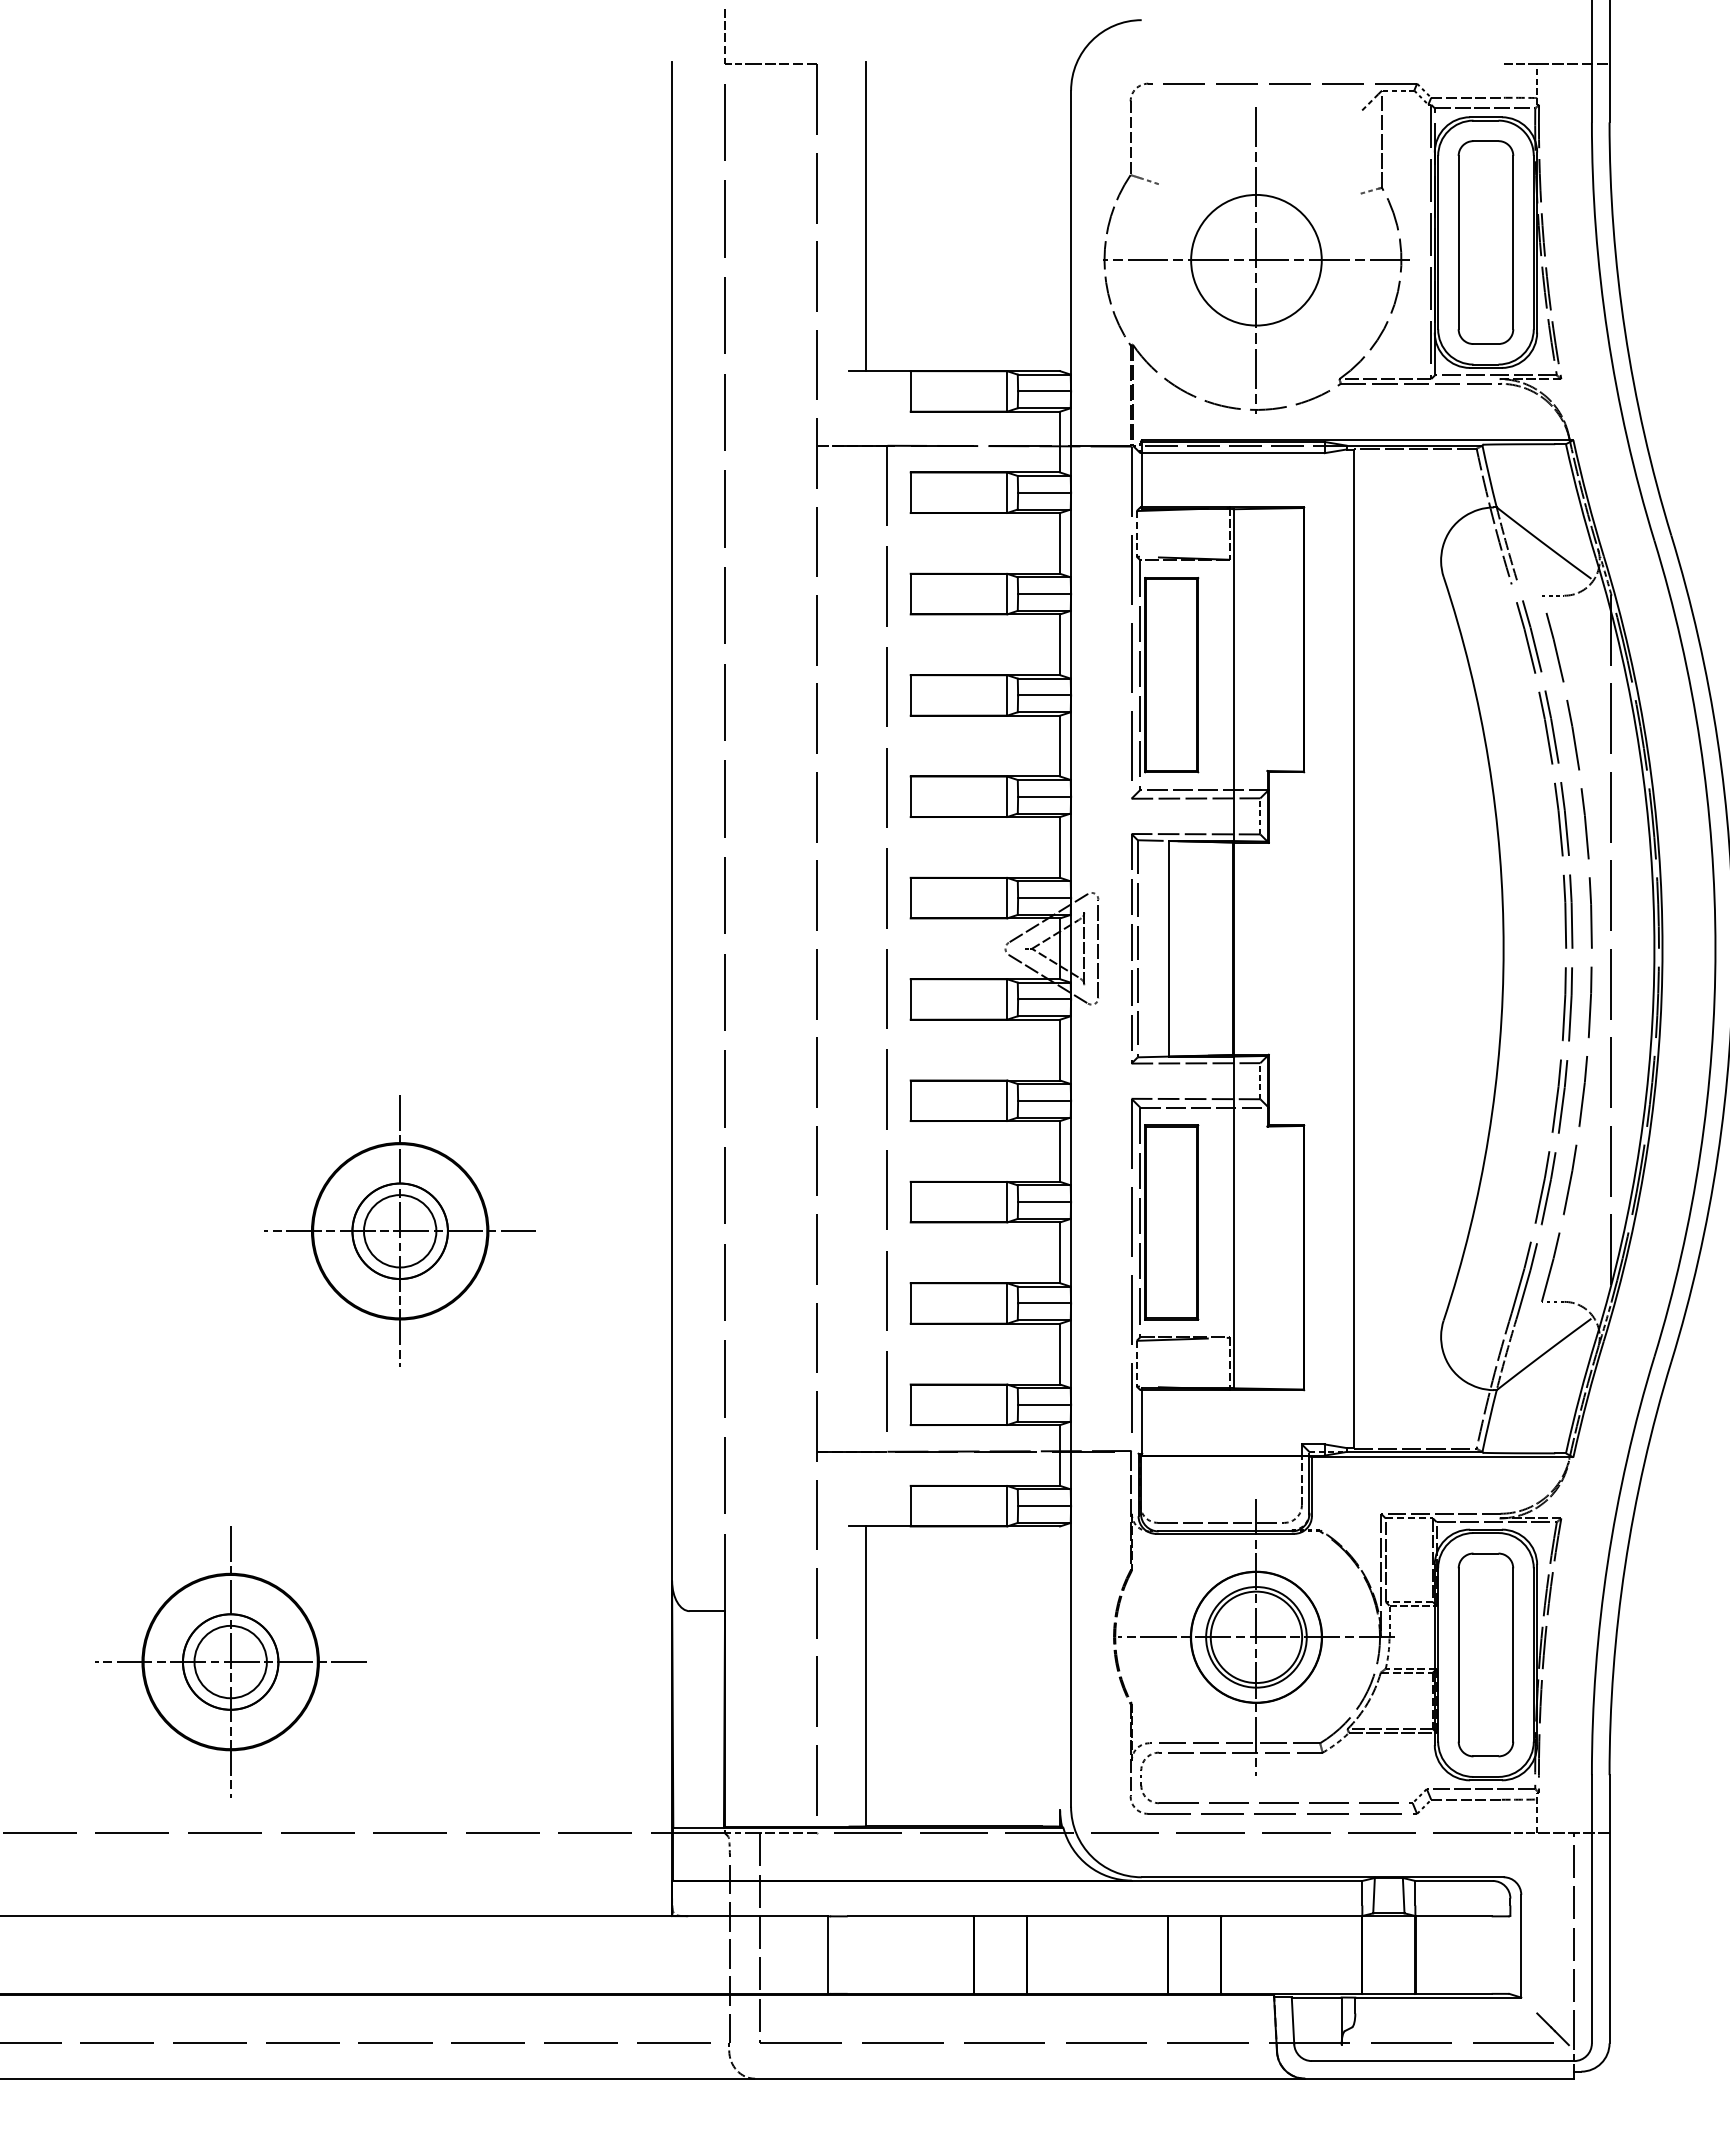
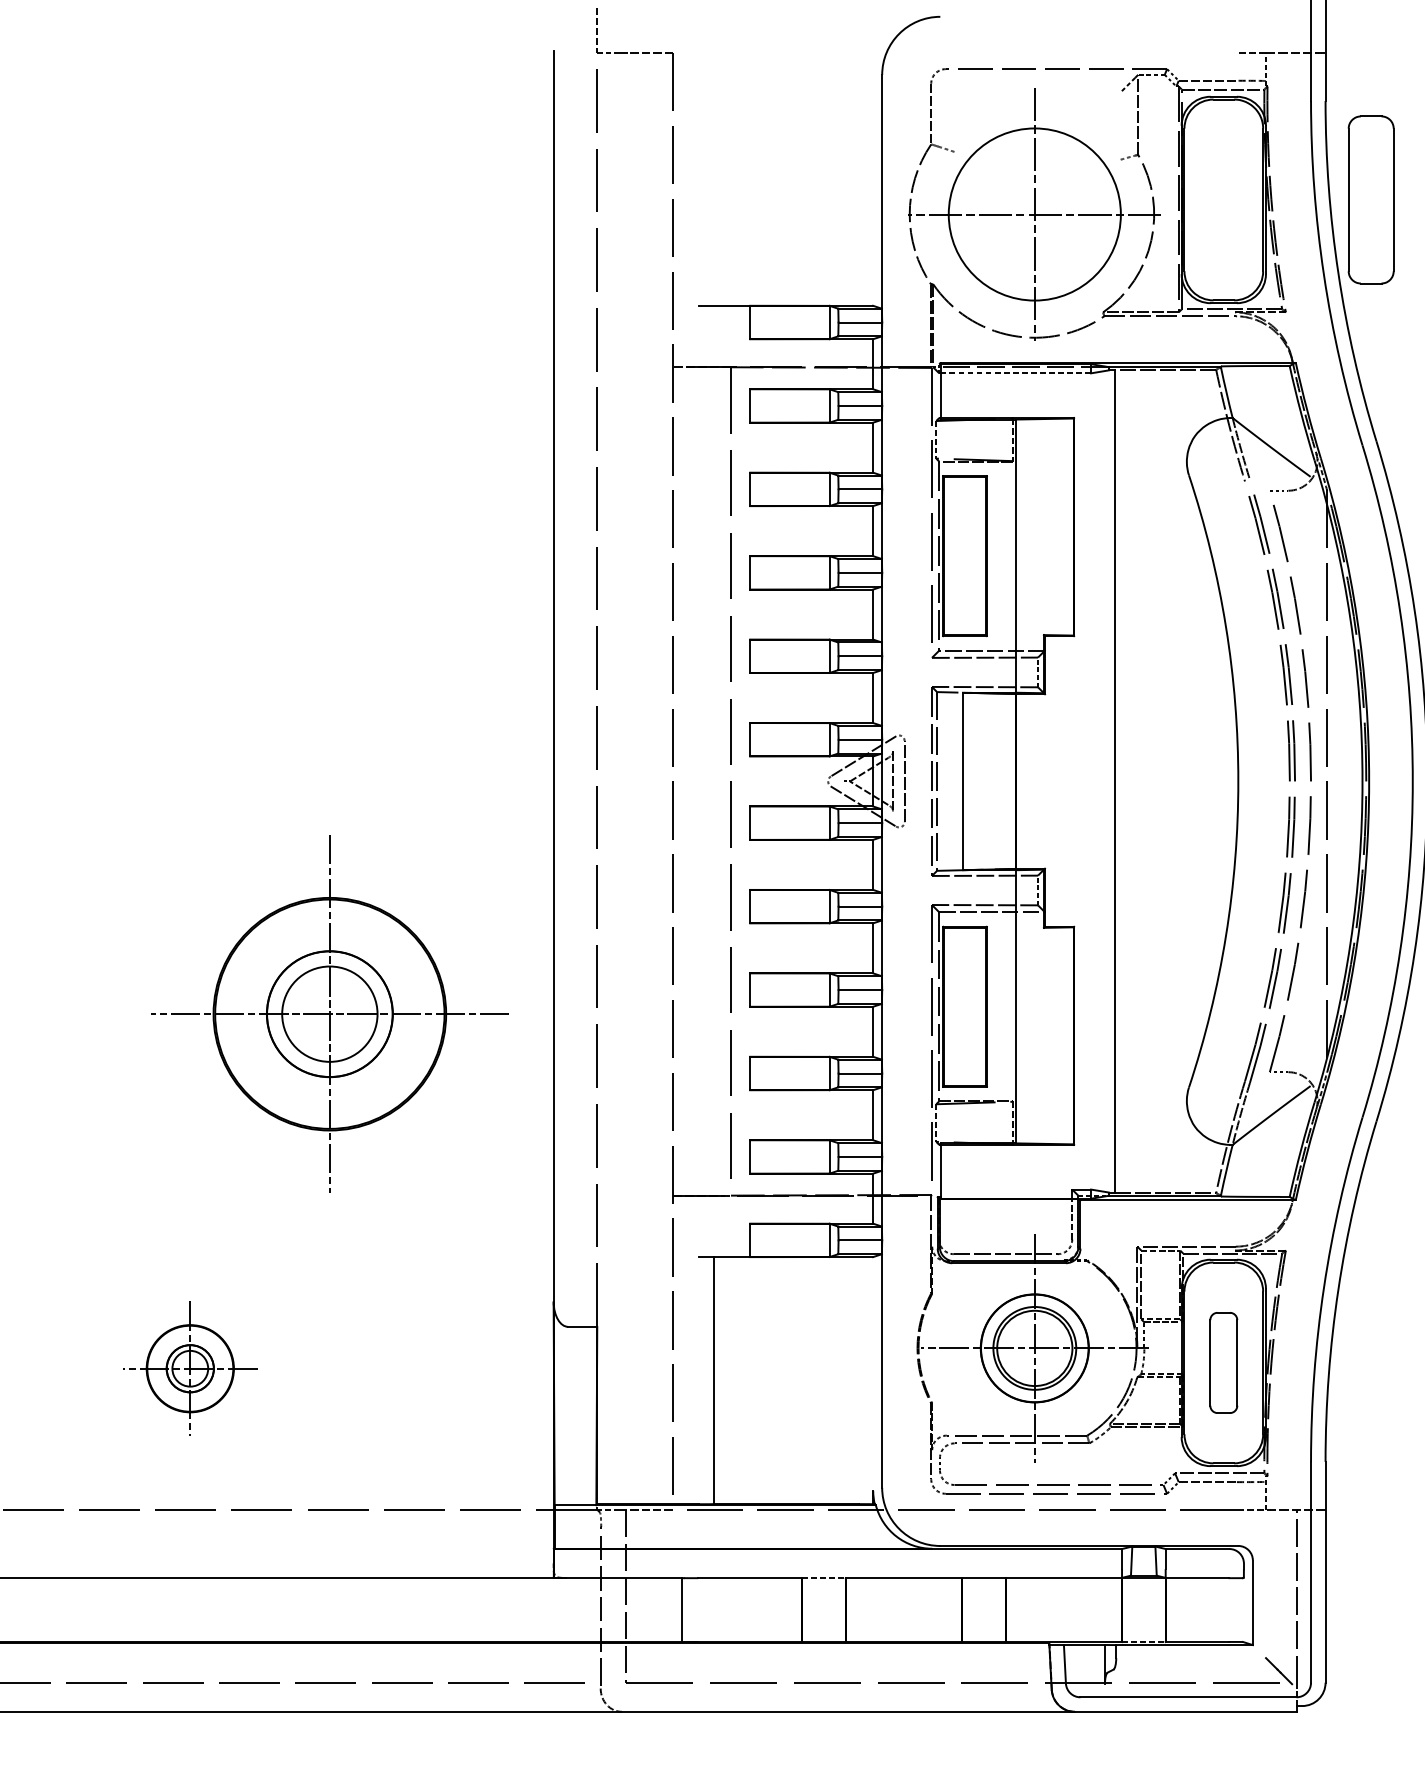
line: (866, 216) -> (713, 178), removed
part: (1485, 242) -> (1370, 199), moved
circle: (1256, 259) -> (1034, 213), size x1.6
line: (1233, 453) -> (1015, 373), solid -> dashed
part: (399, 1230) -> (329, 1013), size x1.6
part: (1485, 1654) -> (1223, 1362), size x0.6
part: (230, 1661) -> (190, 1368), size x0.6
line: (1000, 1916) -> (824, 1578), solid -> dashed
line: (1389, 1993) -> (1144, 1641), solid -> dashed

